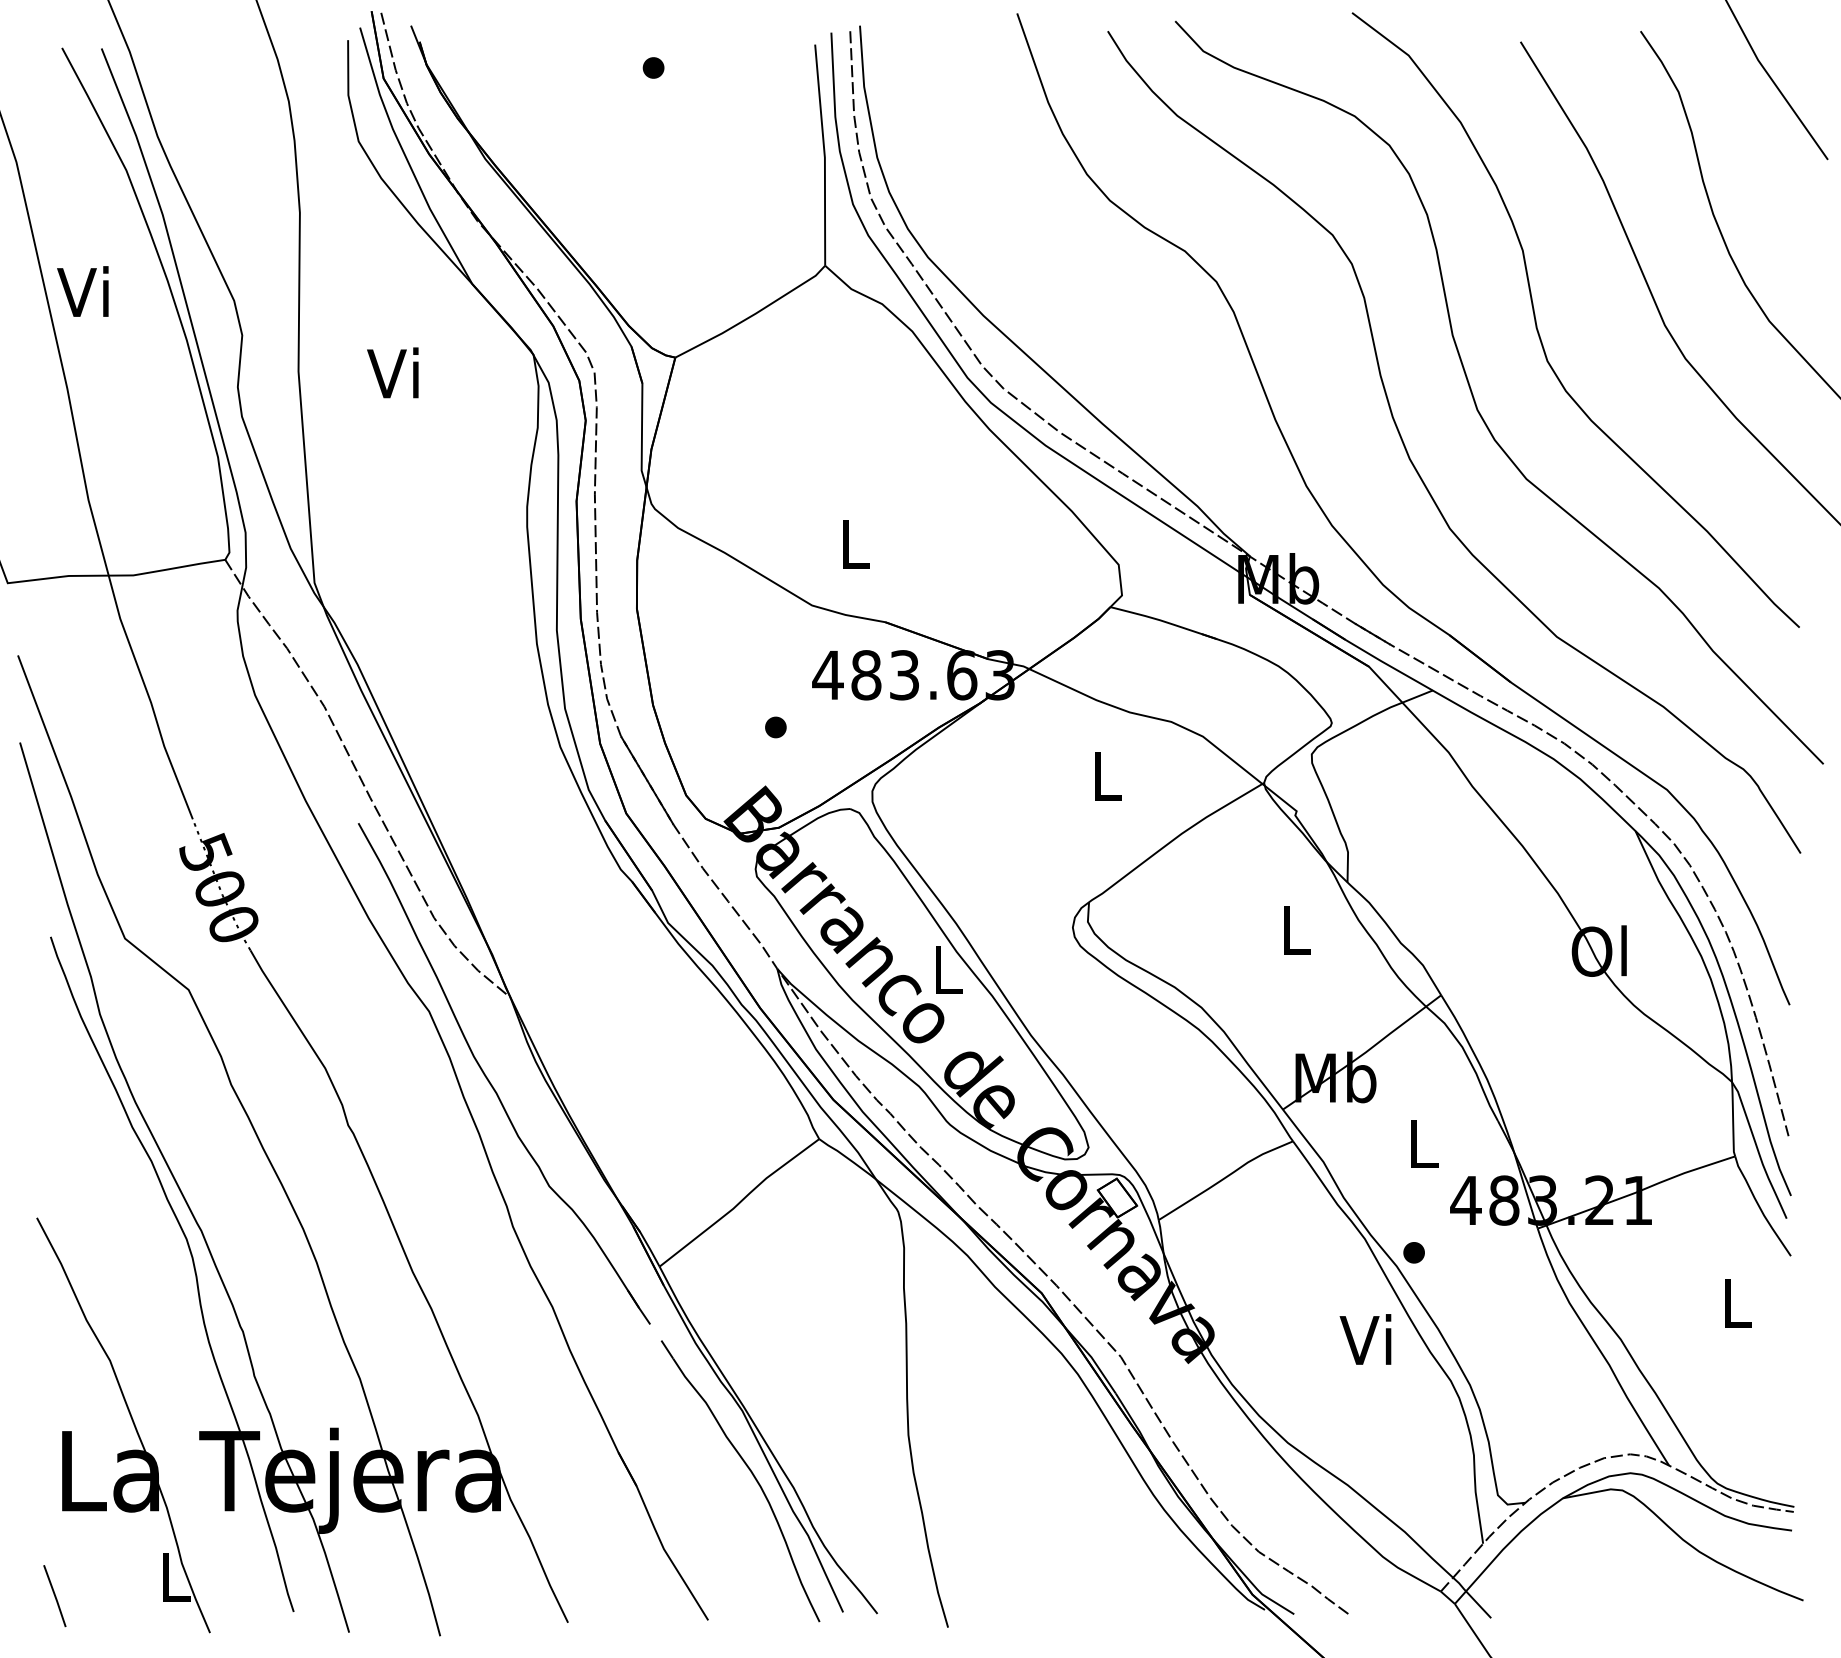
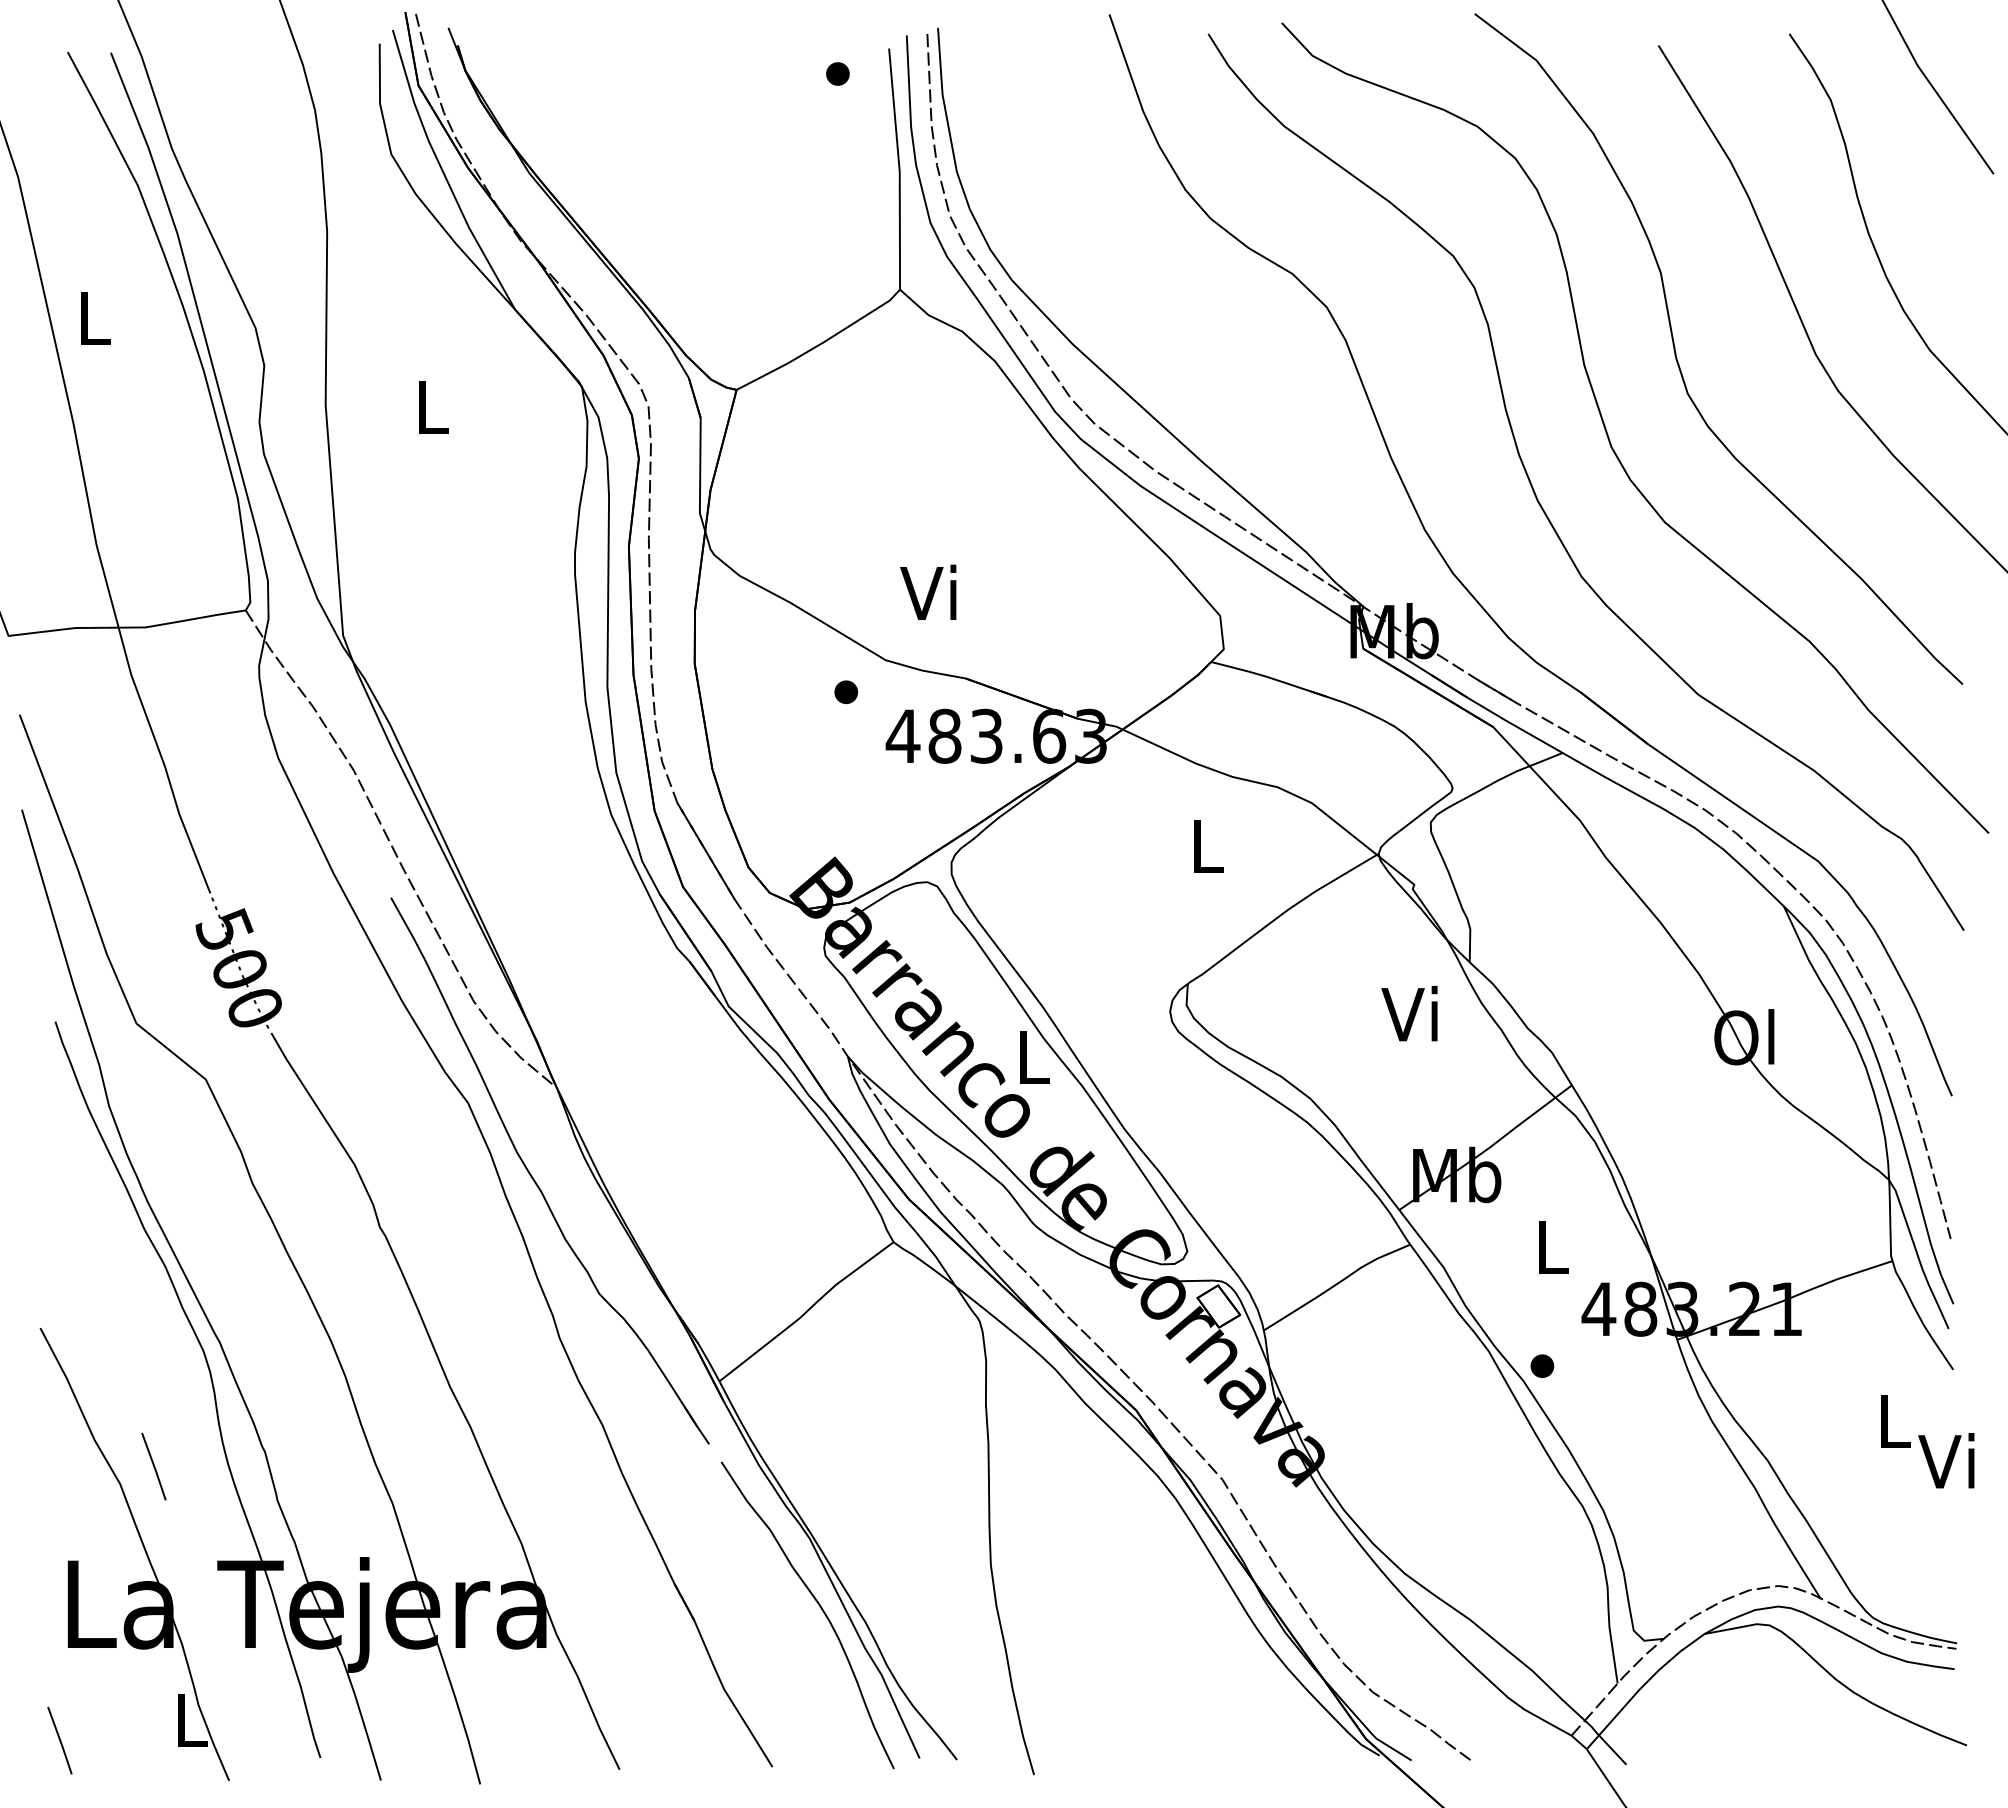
part: (653, 67) -> (837, 73), moved
text: (82, 291) -> (90, 317), Vi -> L
text: (392, 372) -> (428, 406), Vi -> L
text: (851, 542) -> (928, 591), L -> Vi
part: (775, 726) -> (845, 691), moved
text: (1292, 929) -> (1409, 1013), L -> Vi
text: (1365, 1339) -> (1946, 1460), moved
line: (140, 1344) -> (153, 1466), added

